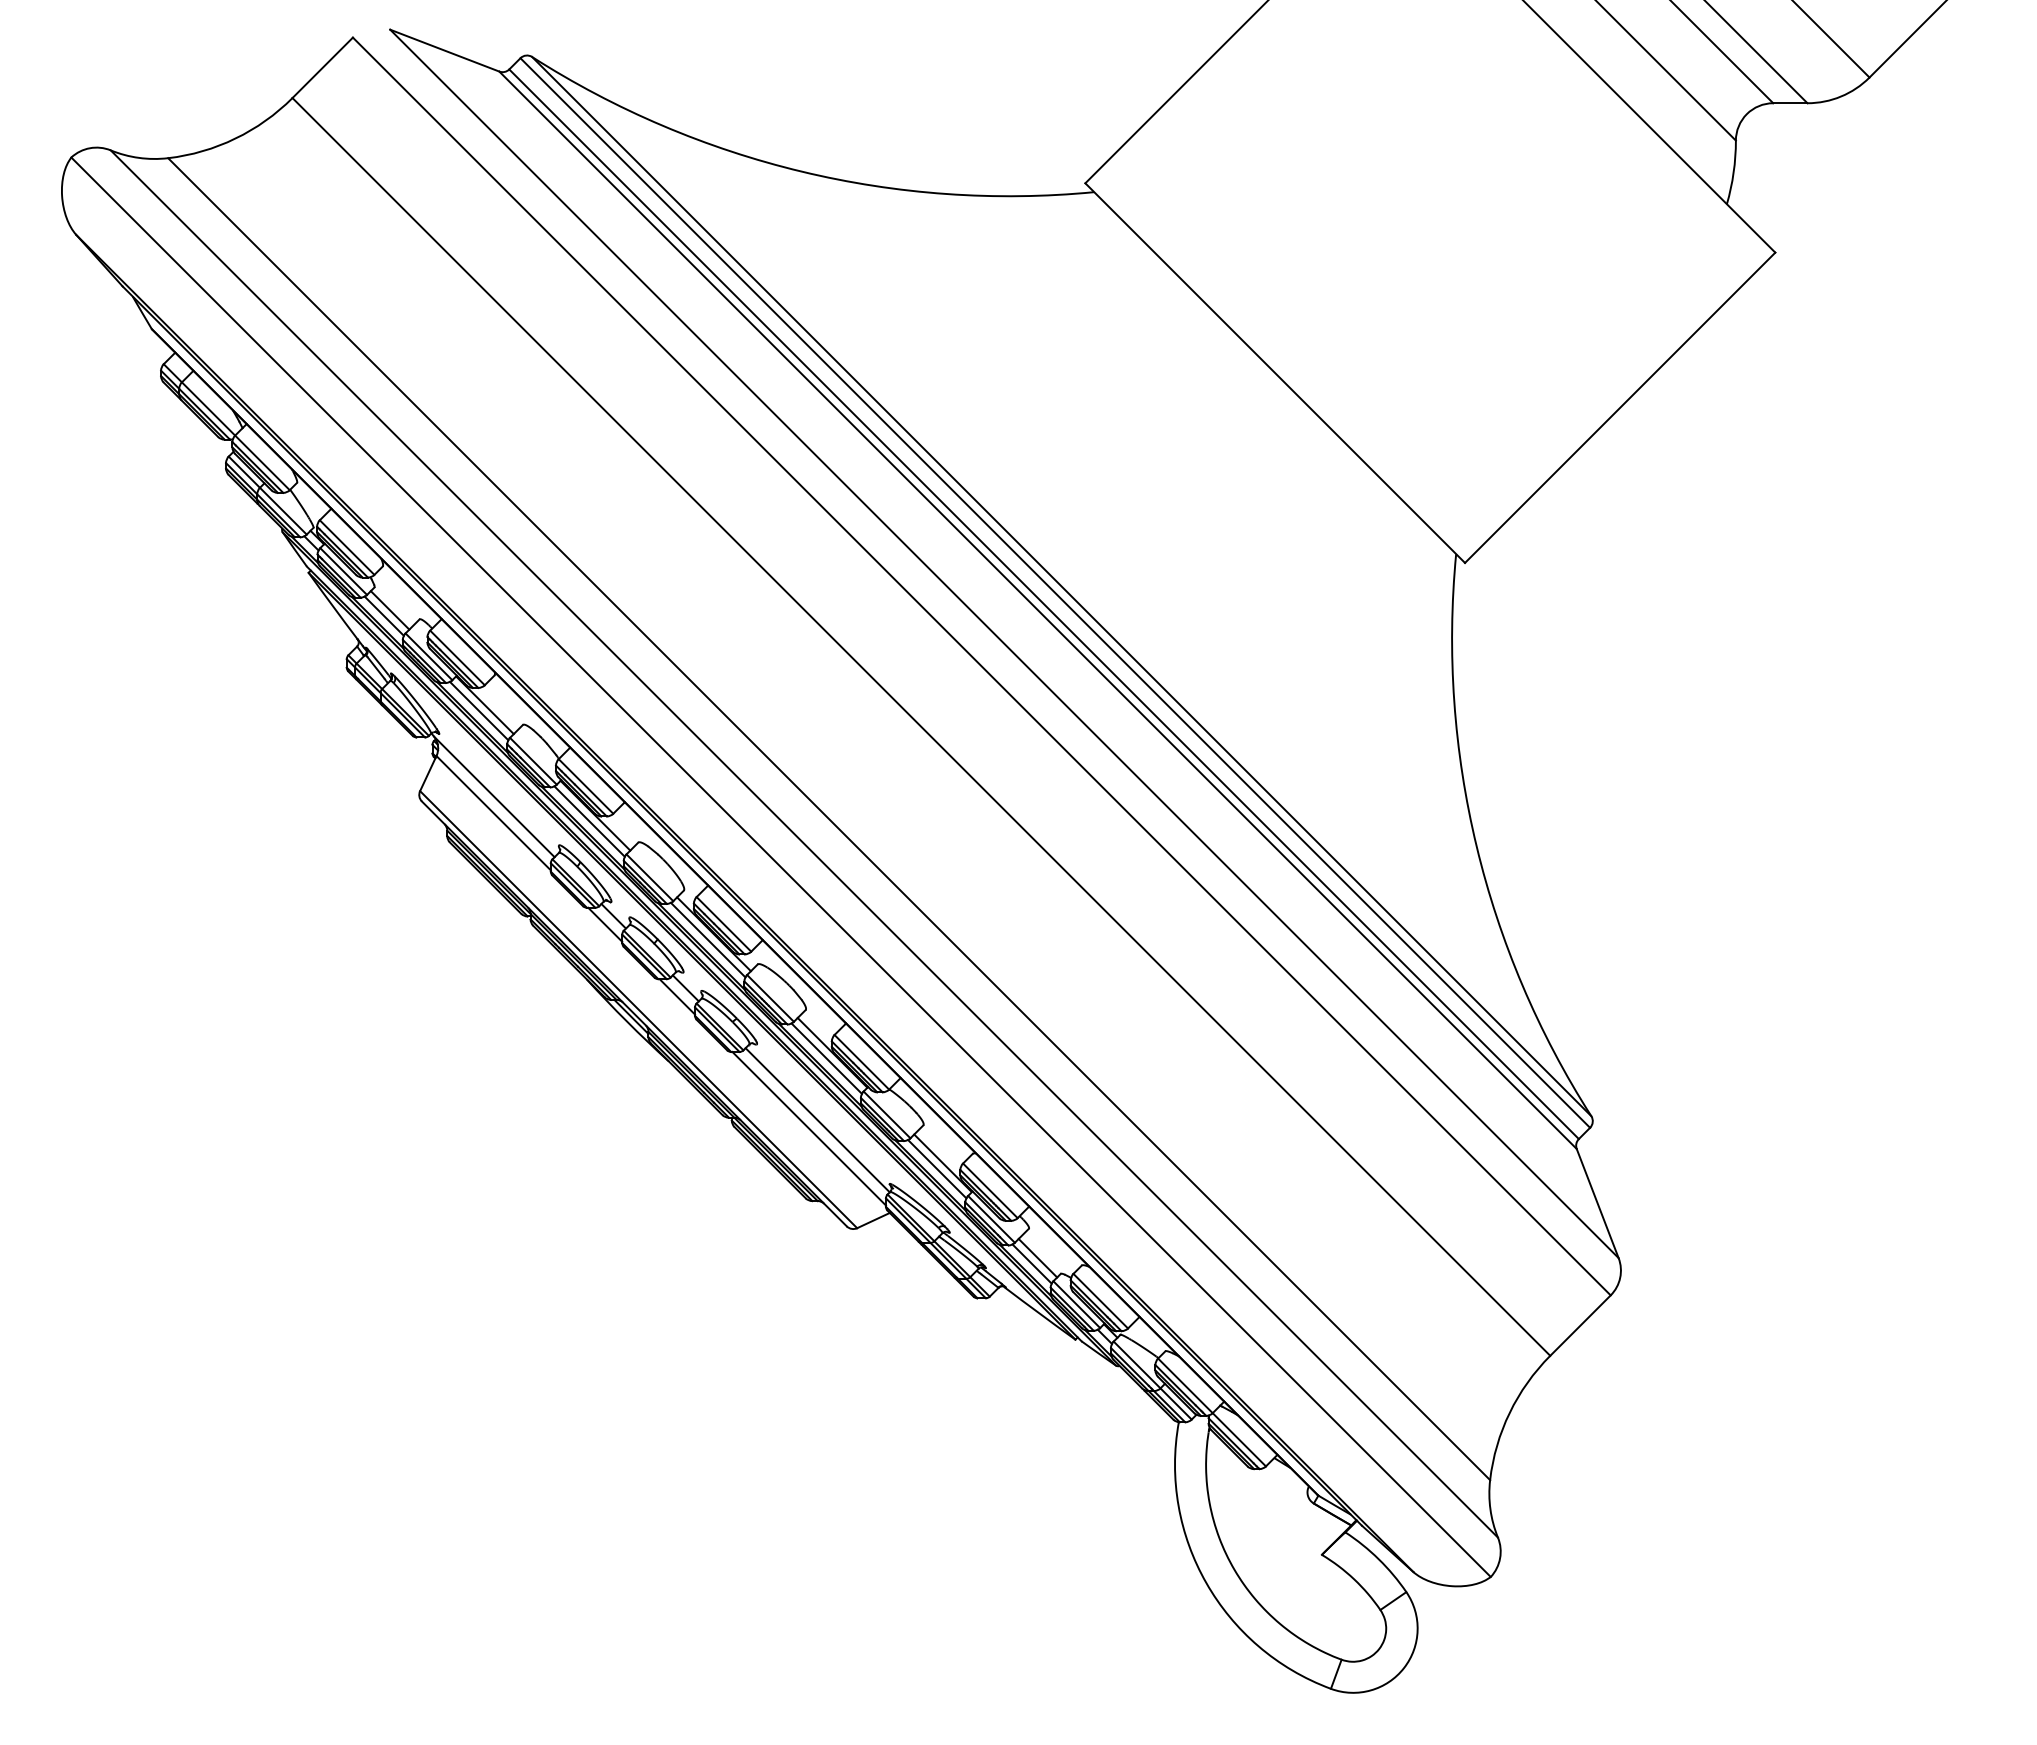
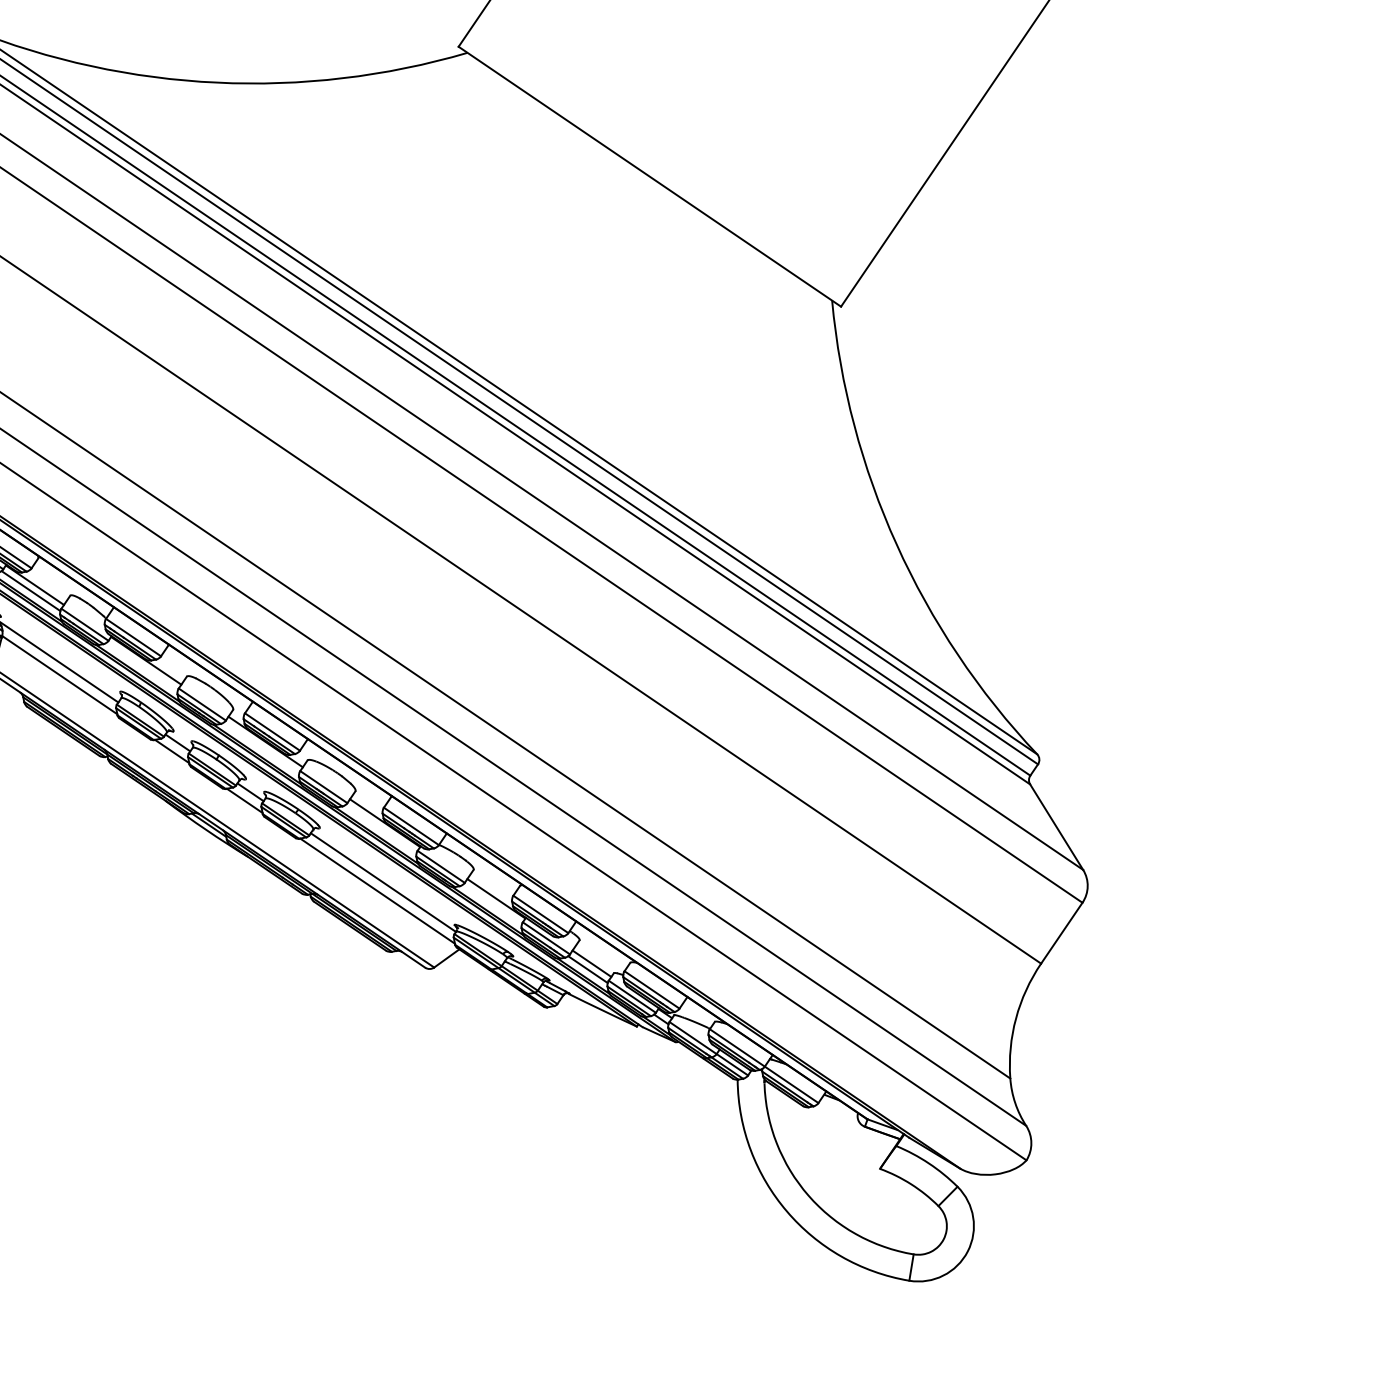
line: (589, 821) -> (142, 666), removed
line: (707, 939) -> (261, 747), removed
line: (826, 1058) -> (380, 828), removed
line: (937, 1169) -> (492, 904), removed

